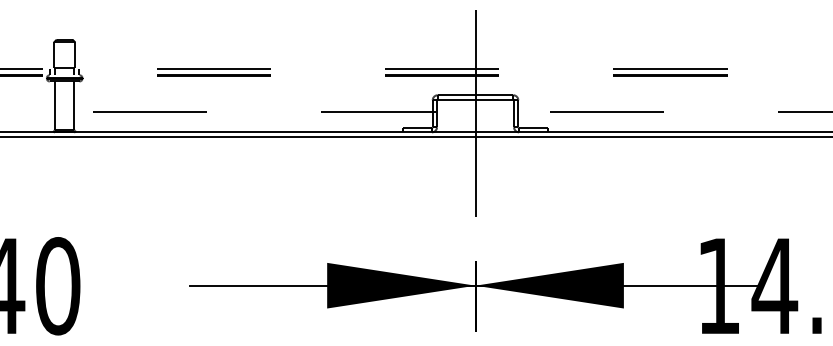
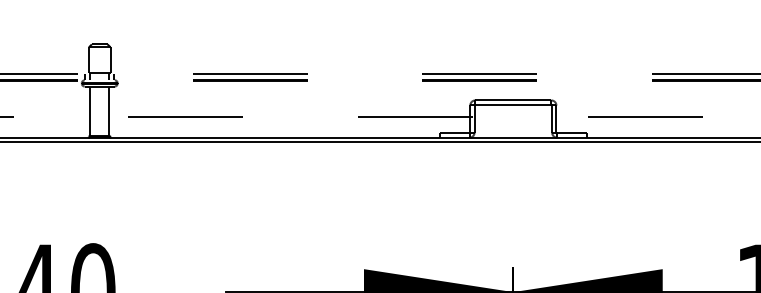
line: (475, 113) -> (513, 118), removed

